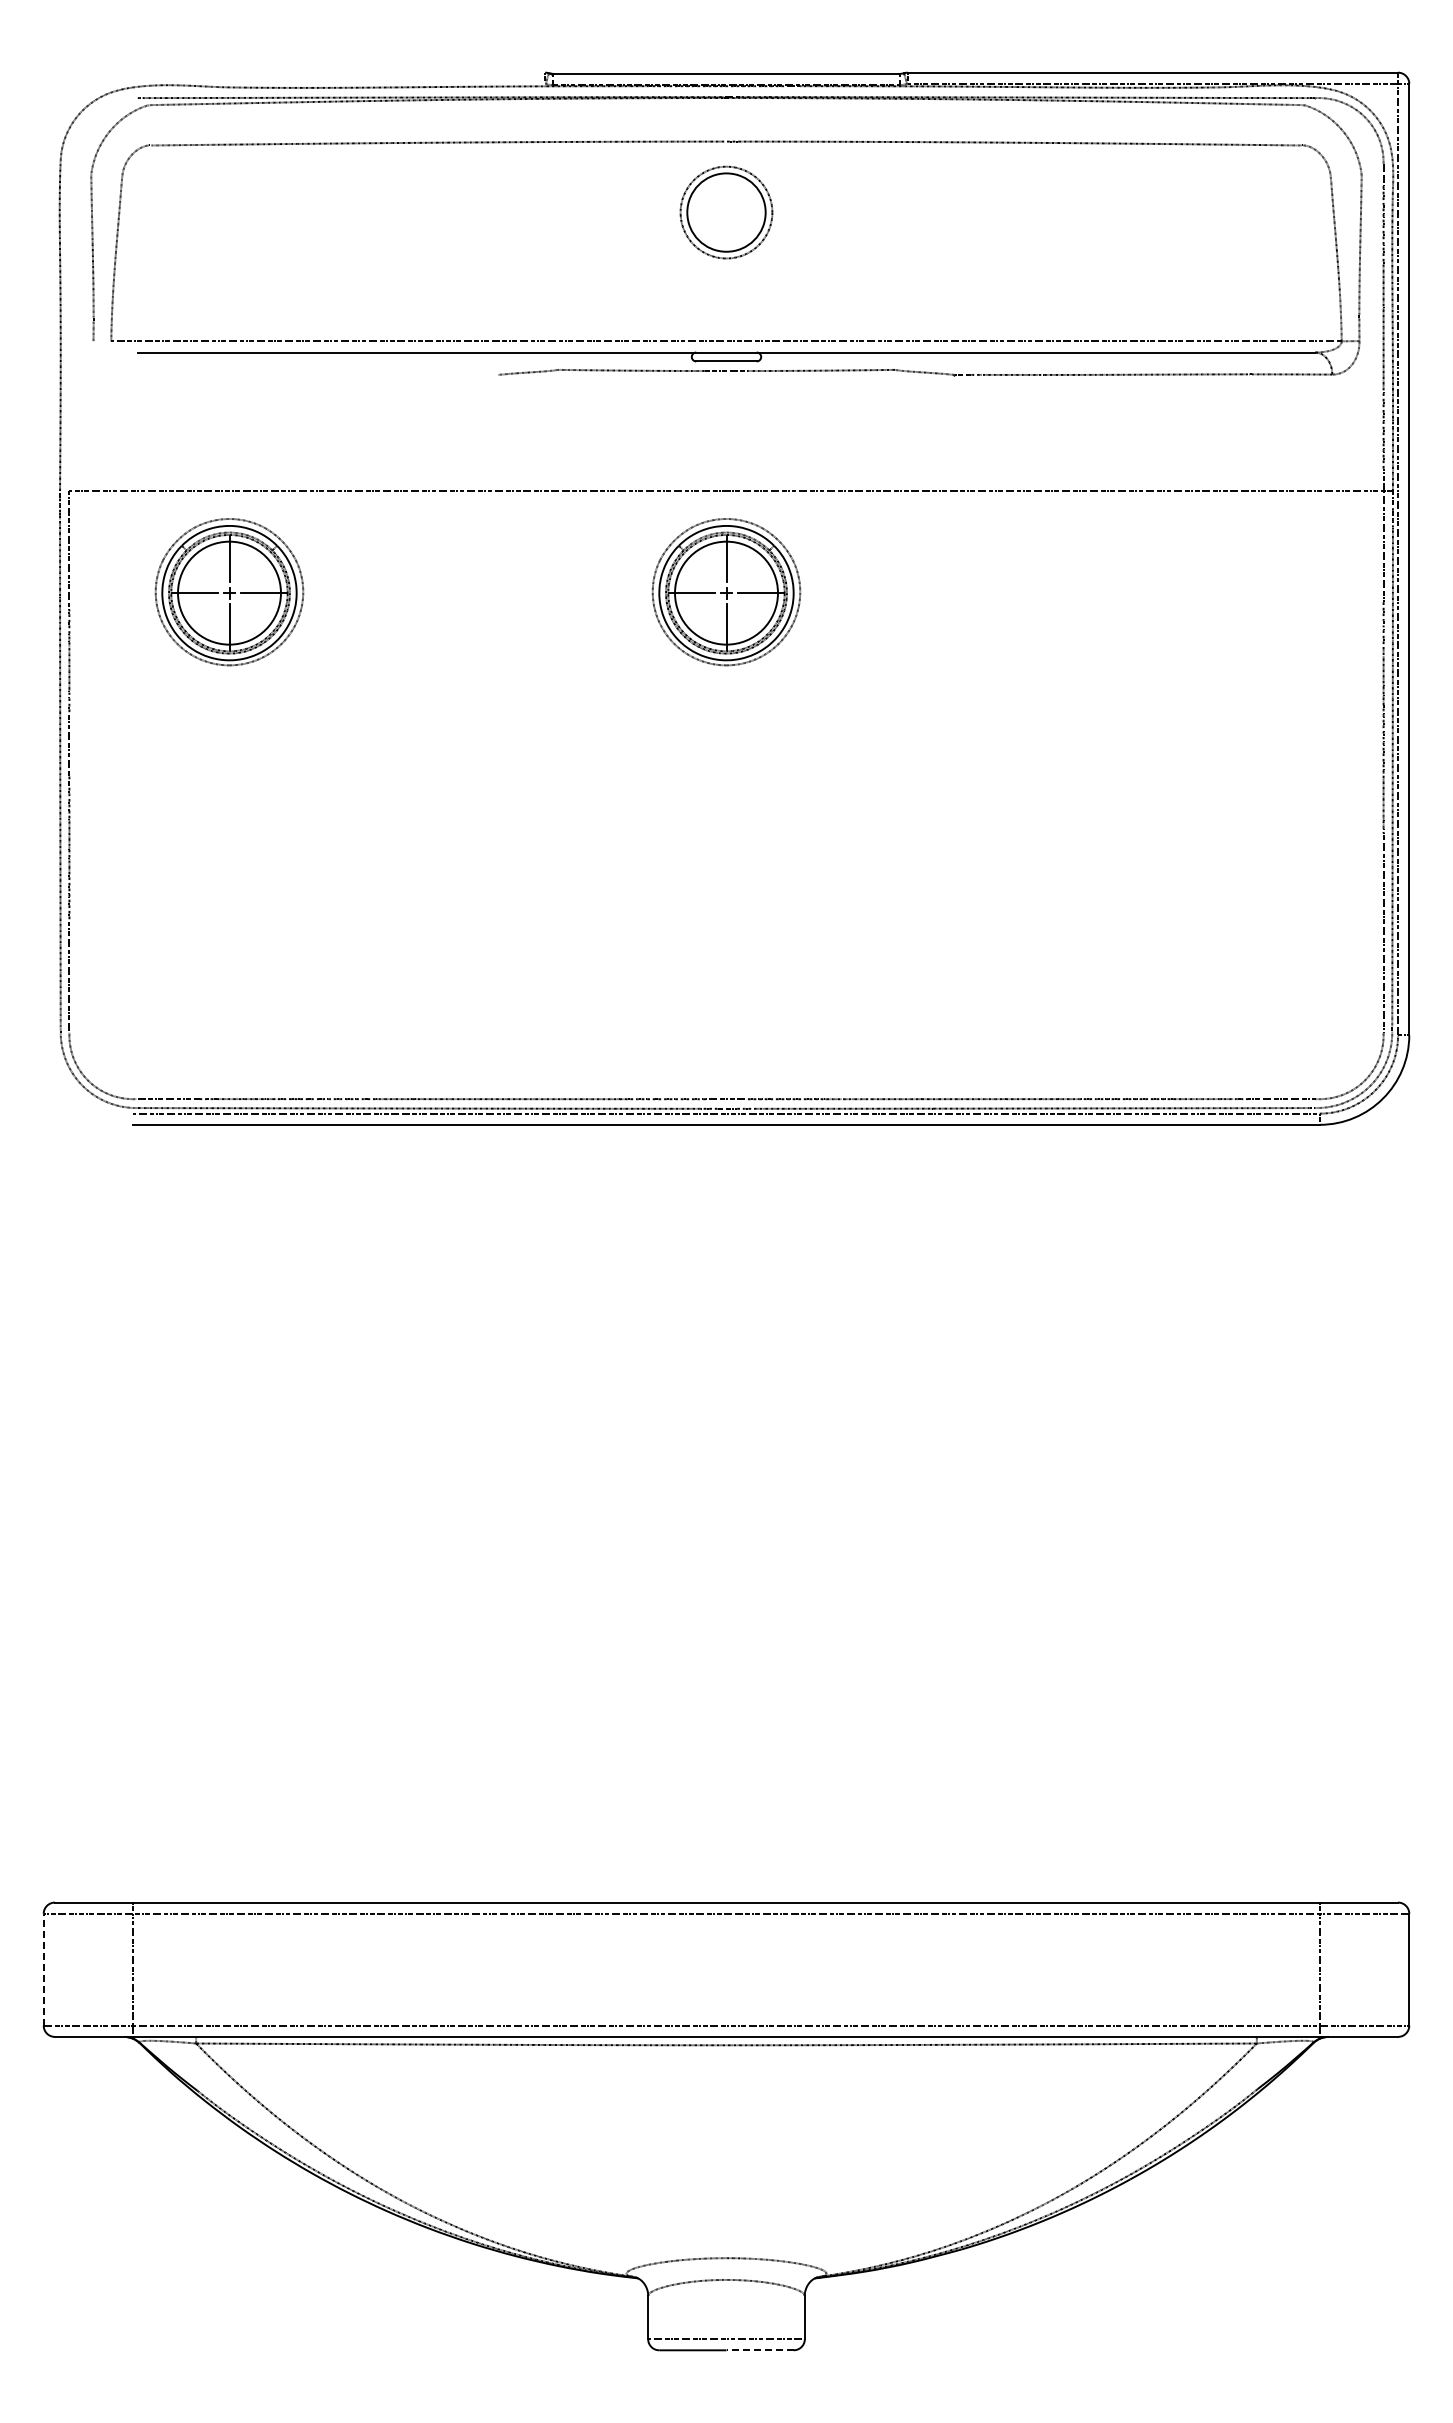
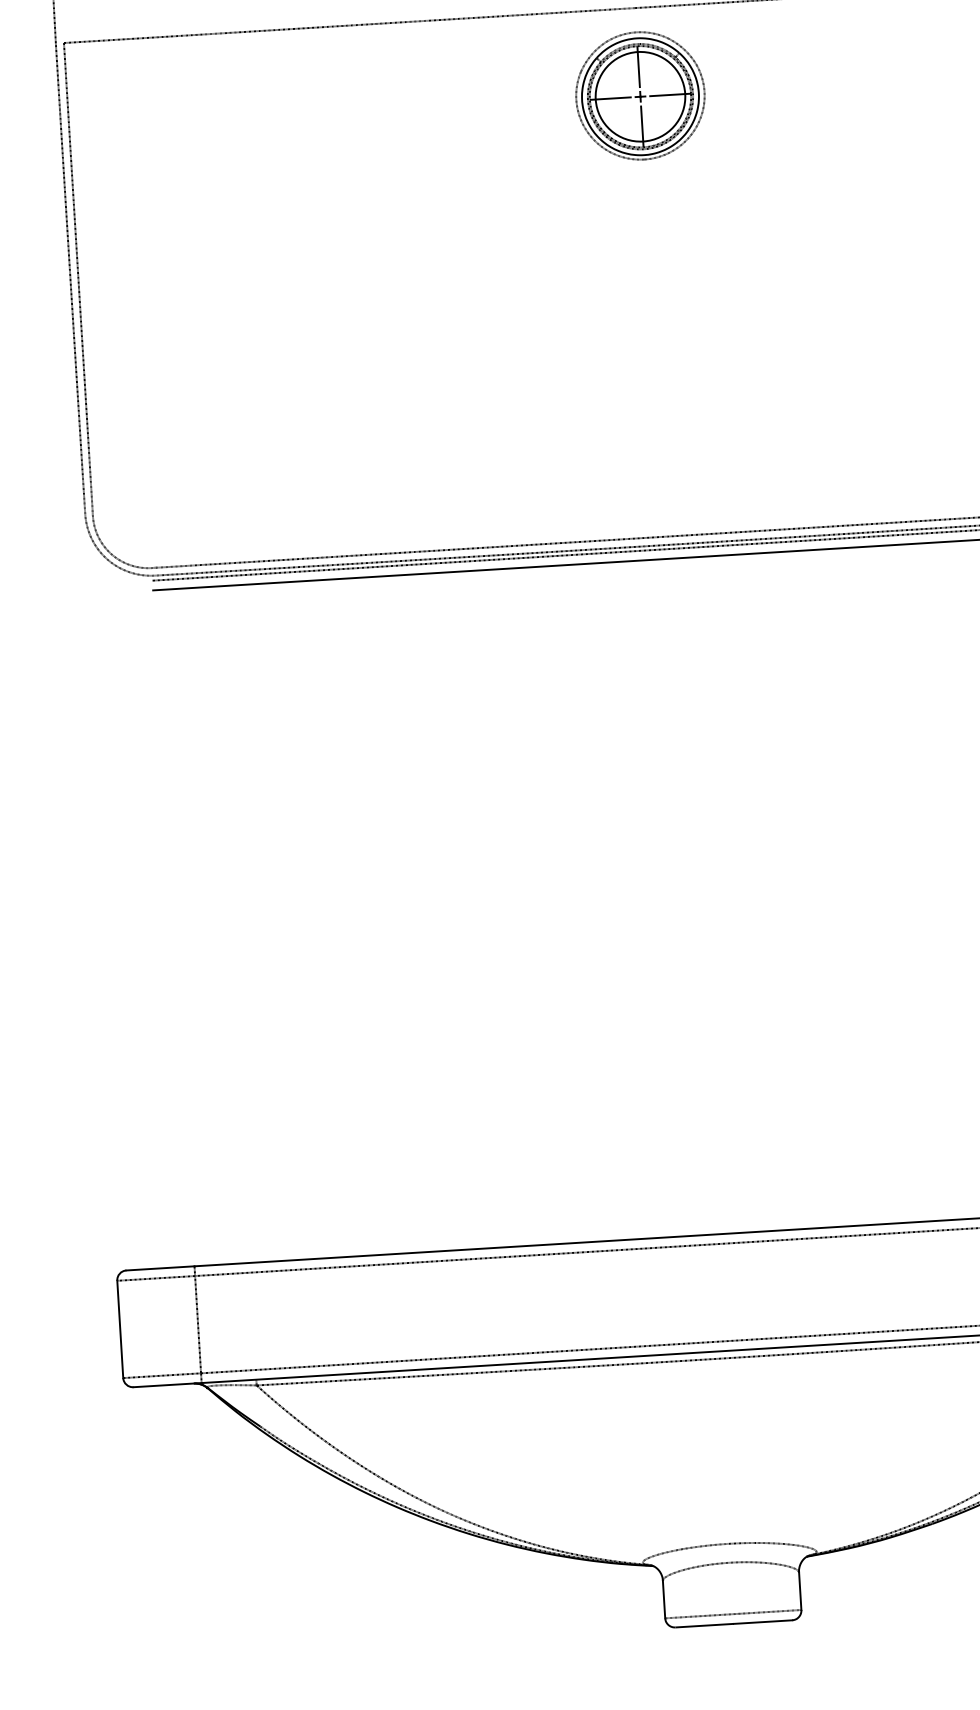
part: (229, 592) -> (208, 122), removed
line: (43, 1969) -> (120, 1329), dashed -> solid
line: (760, 2350) -> (763, 1622), dashed -> solid

